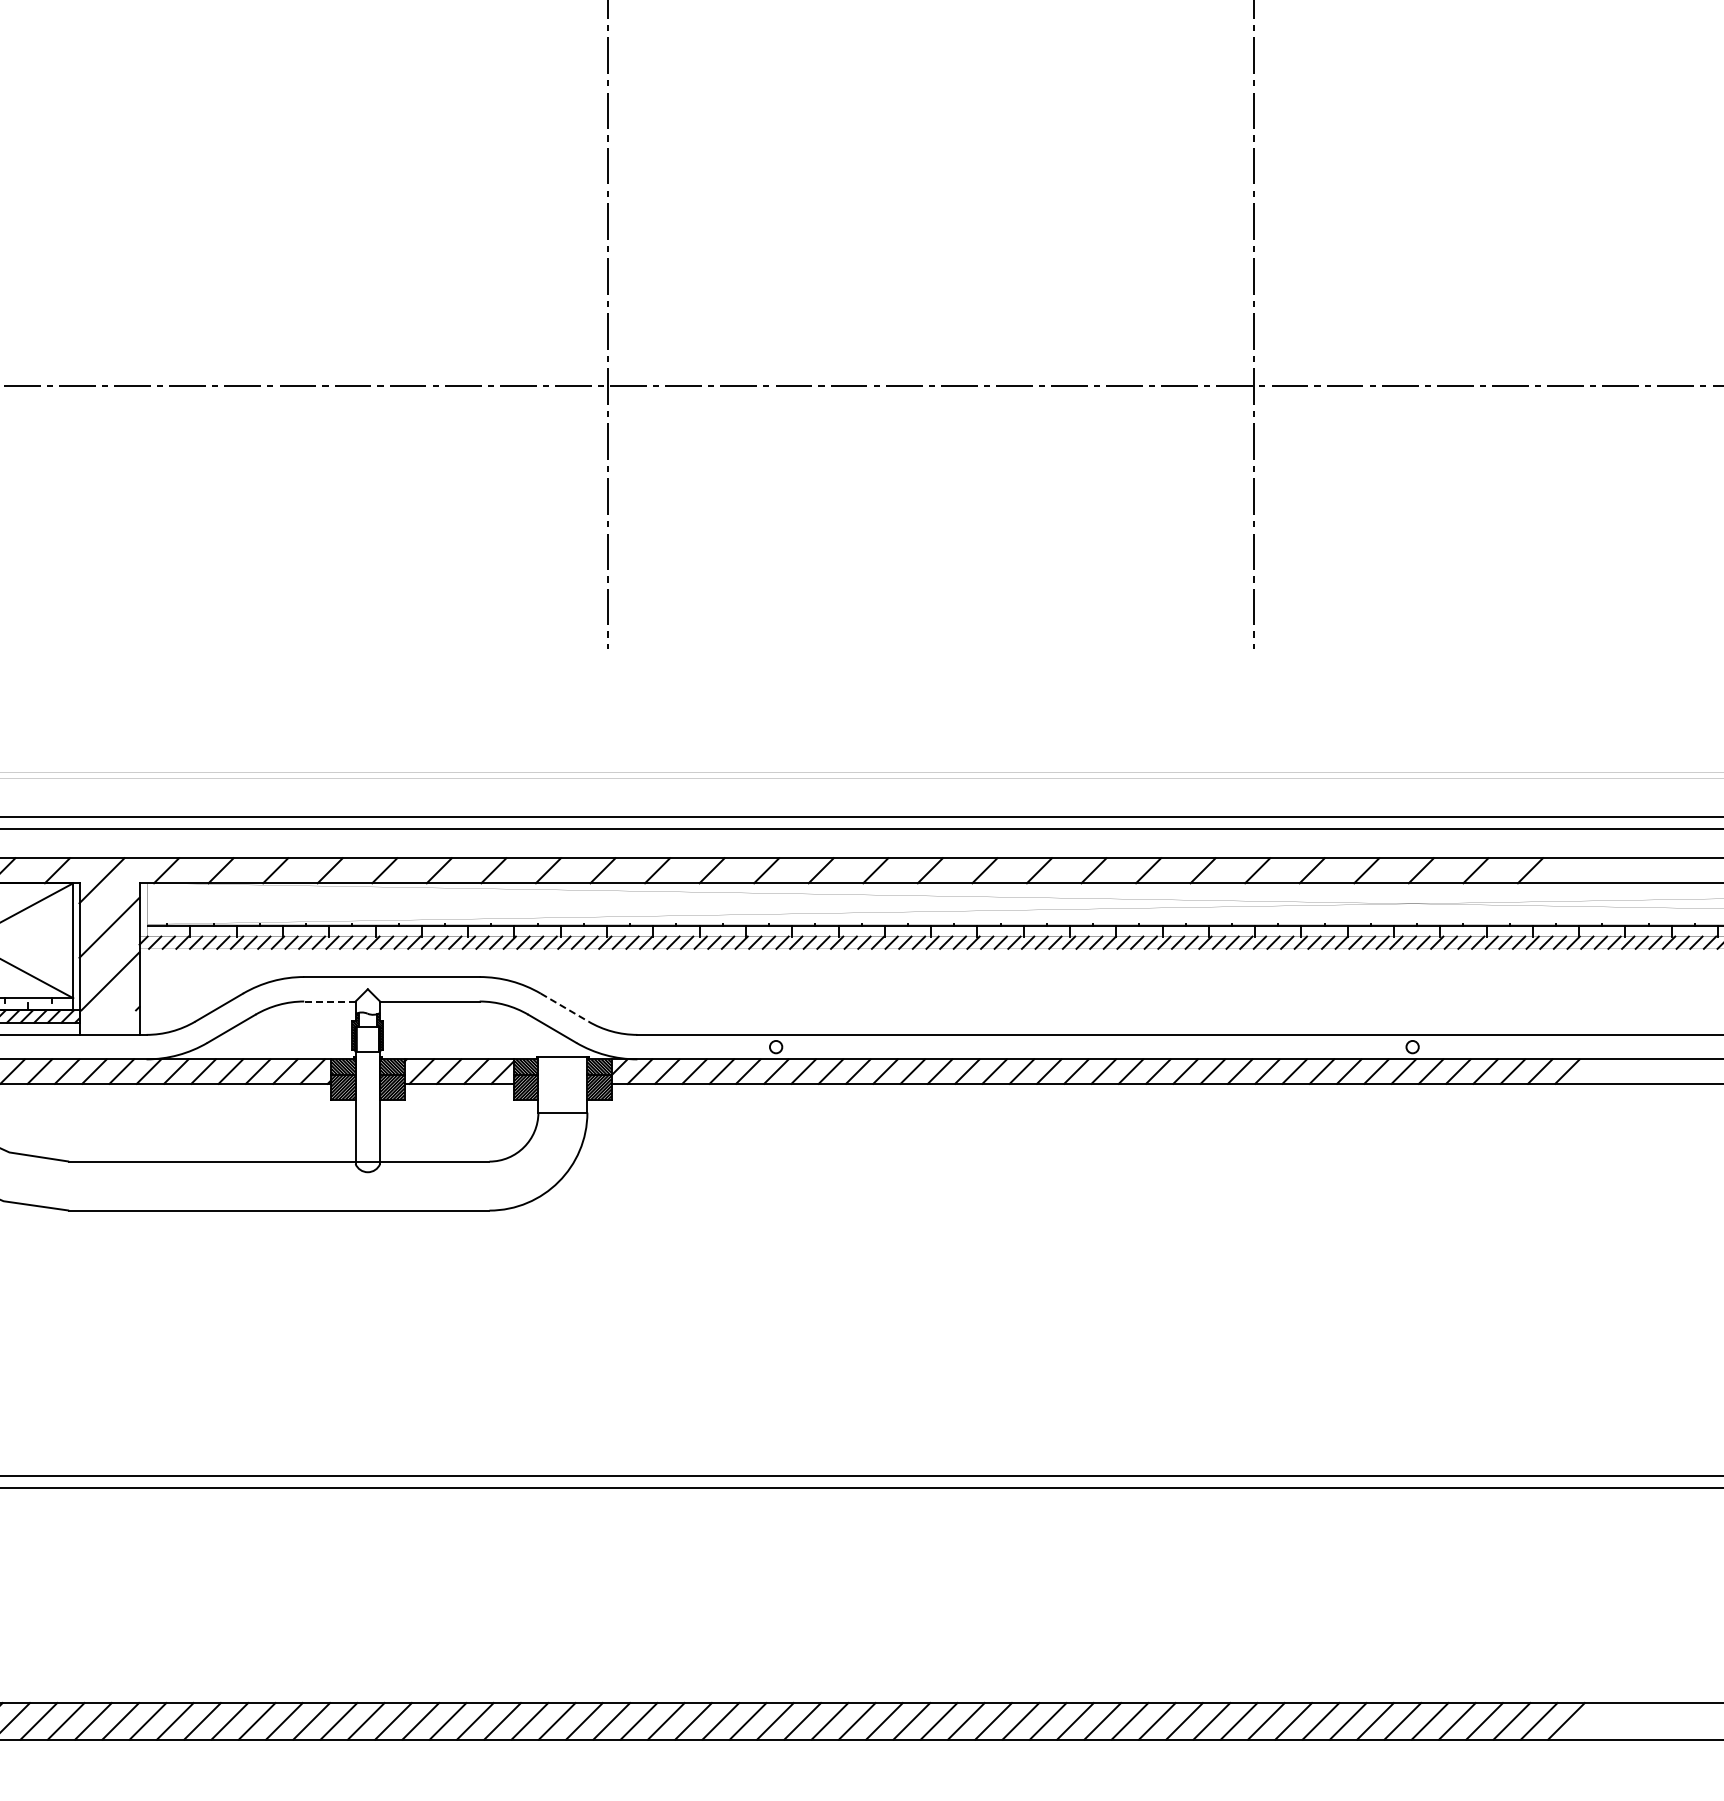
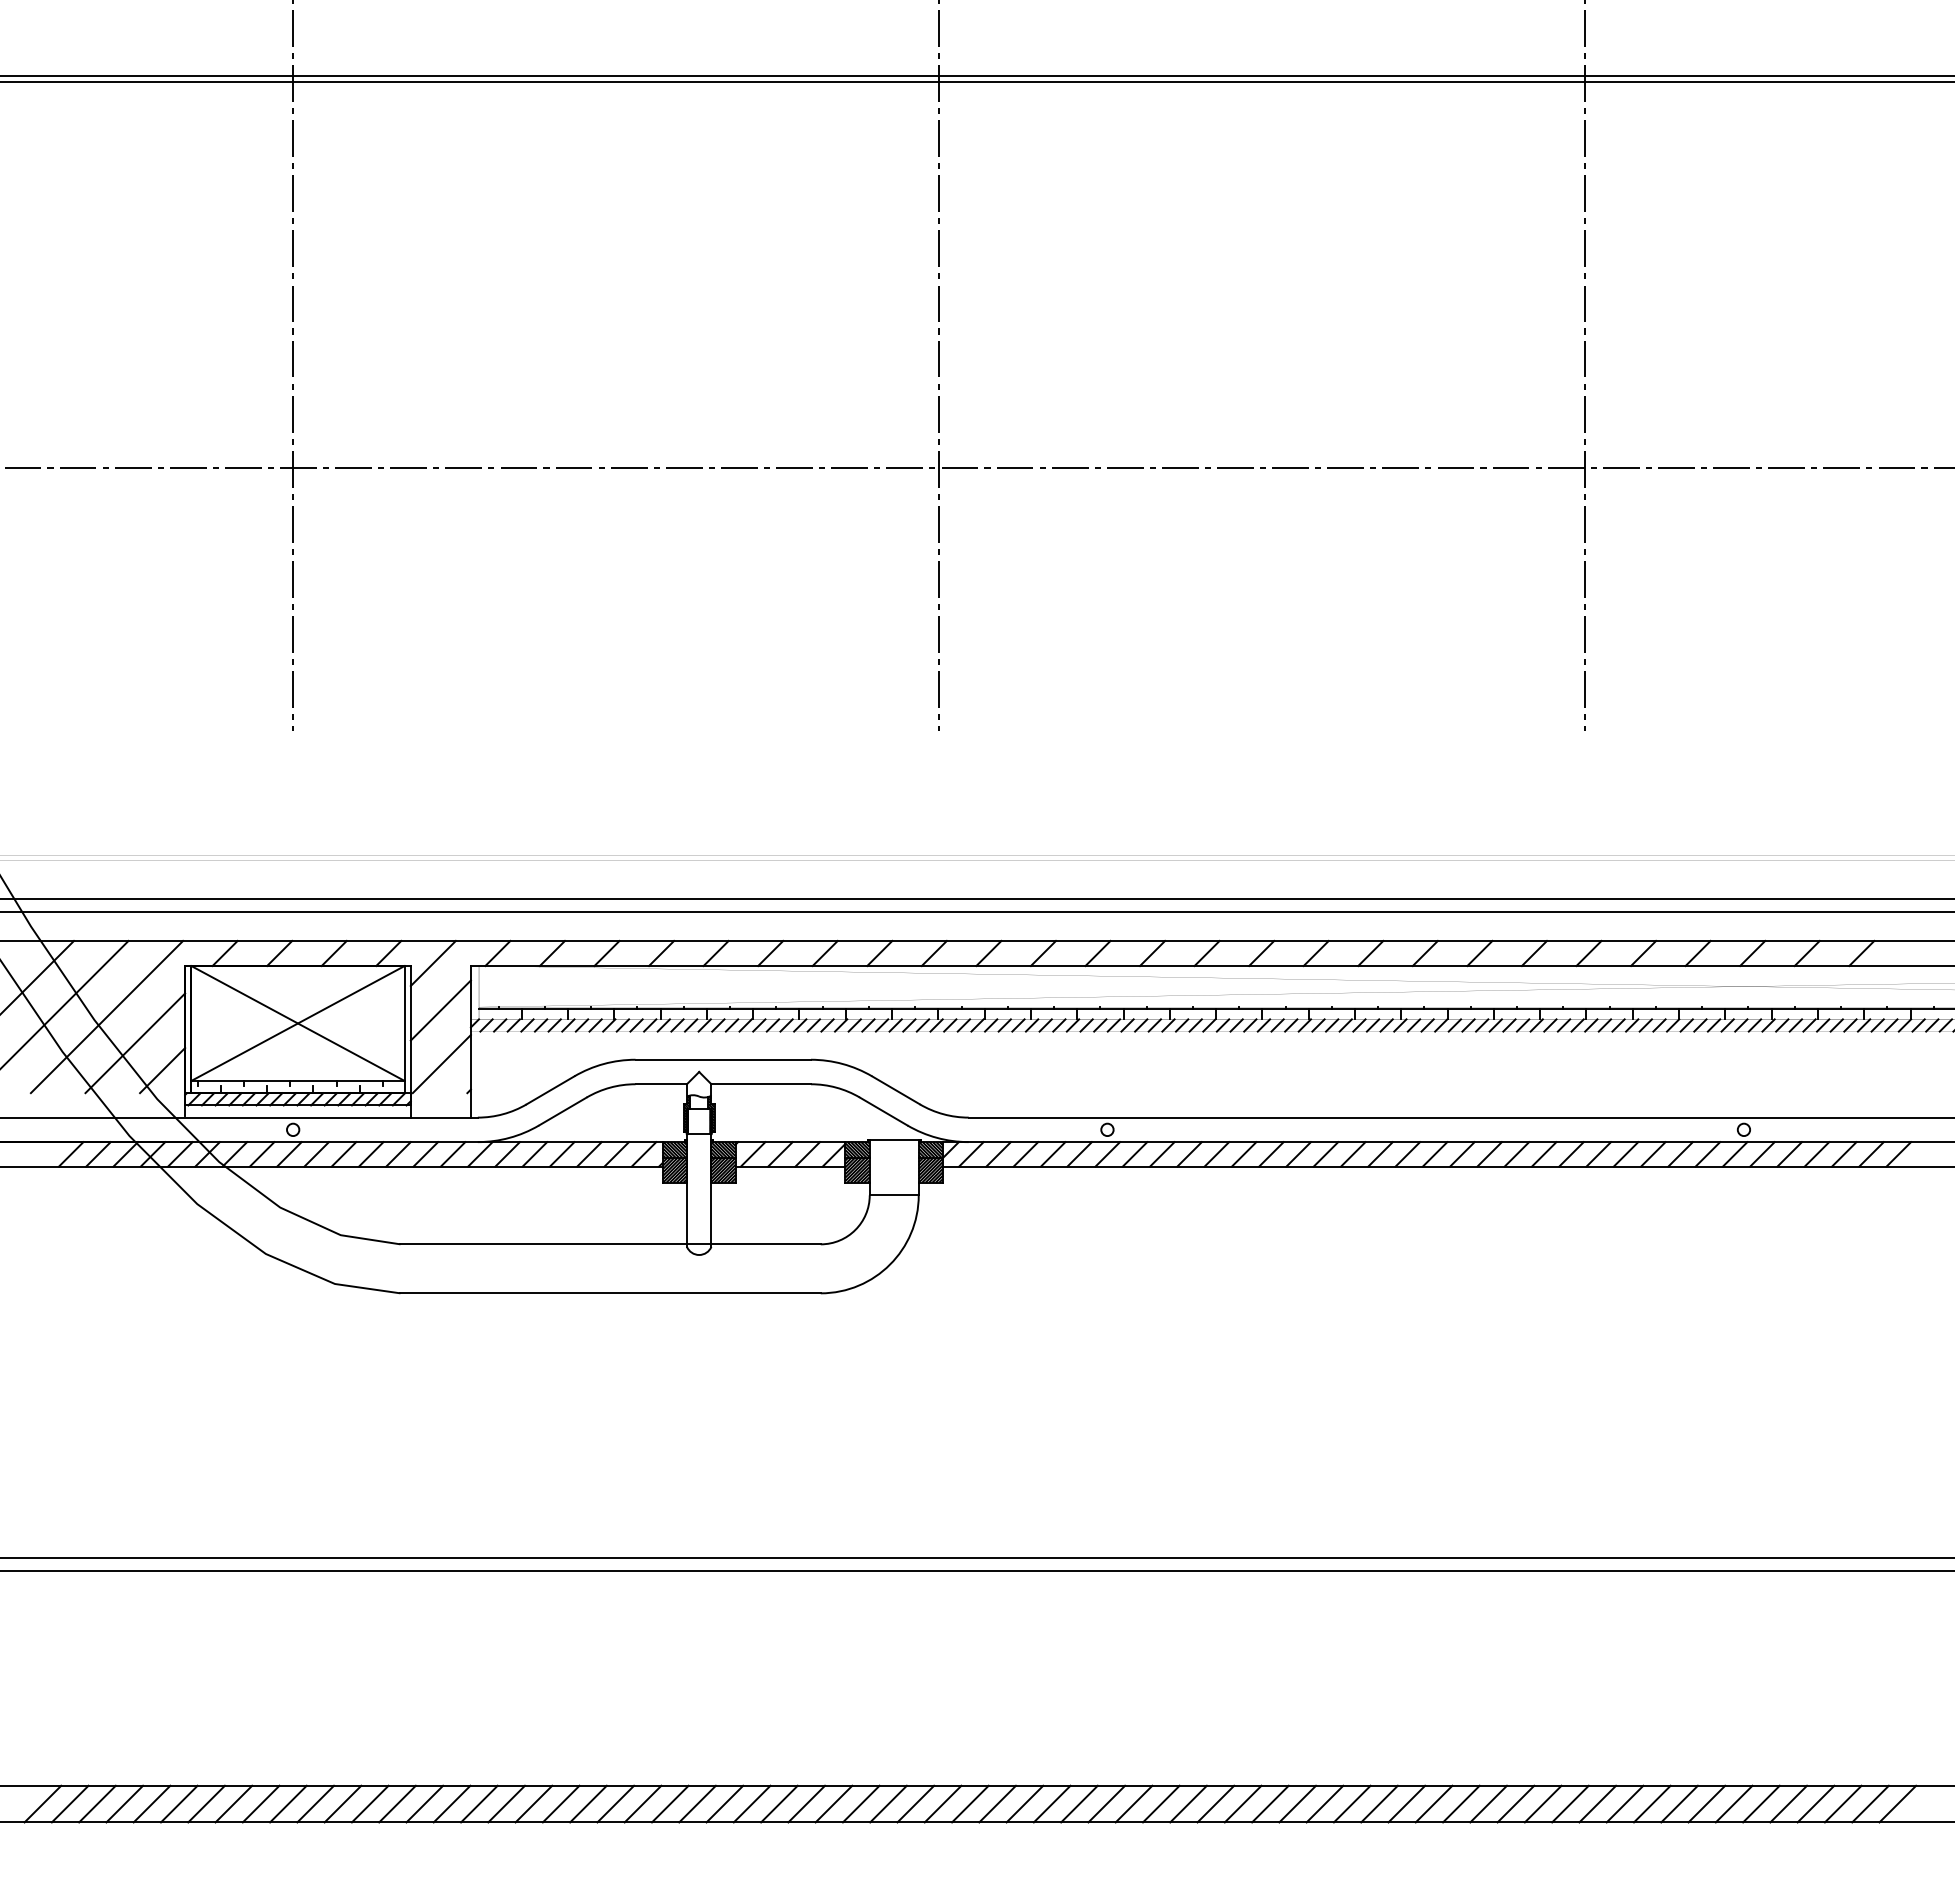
line: (330, 1001) -> (661, 1084), dashed -> solid
line: (565, 1007) -> (896, 1090), dashed -> solid

